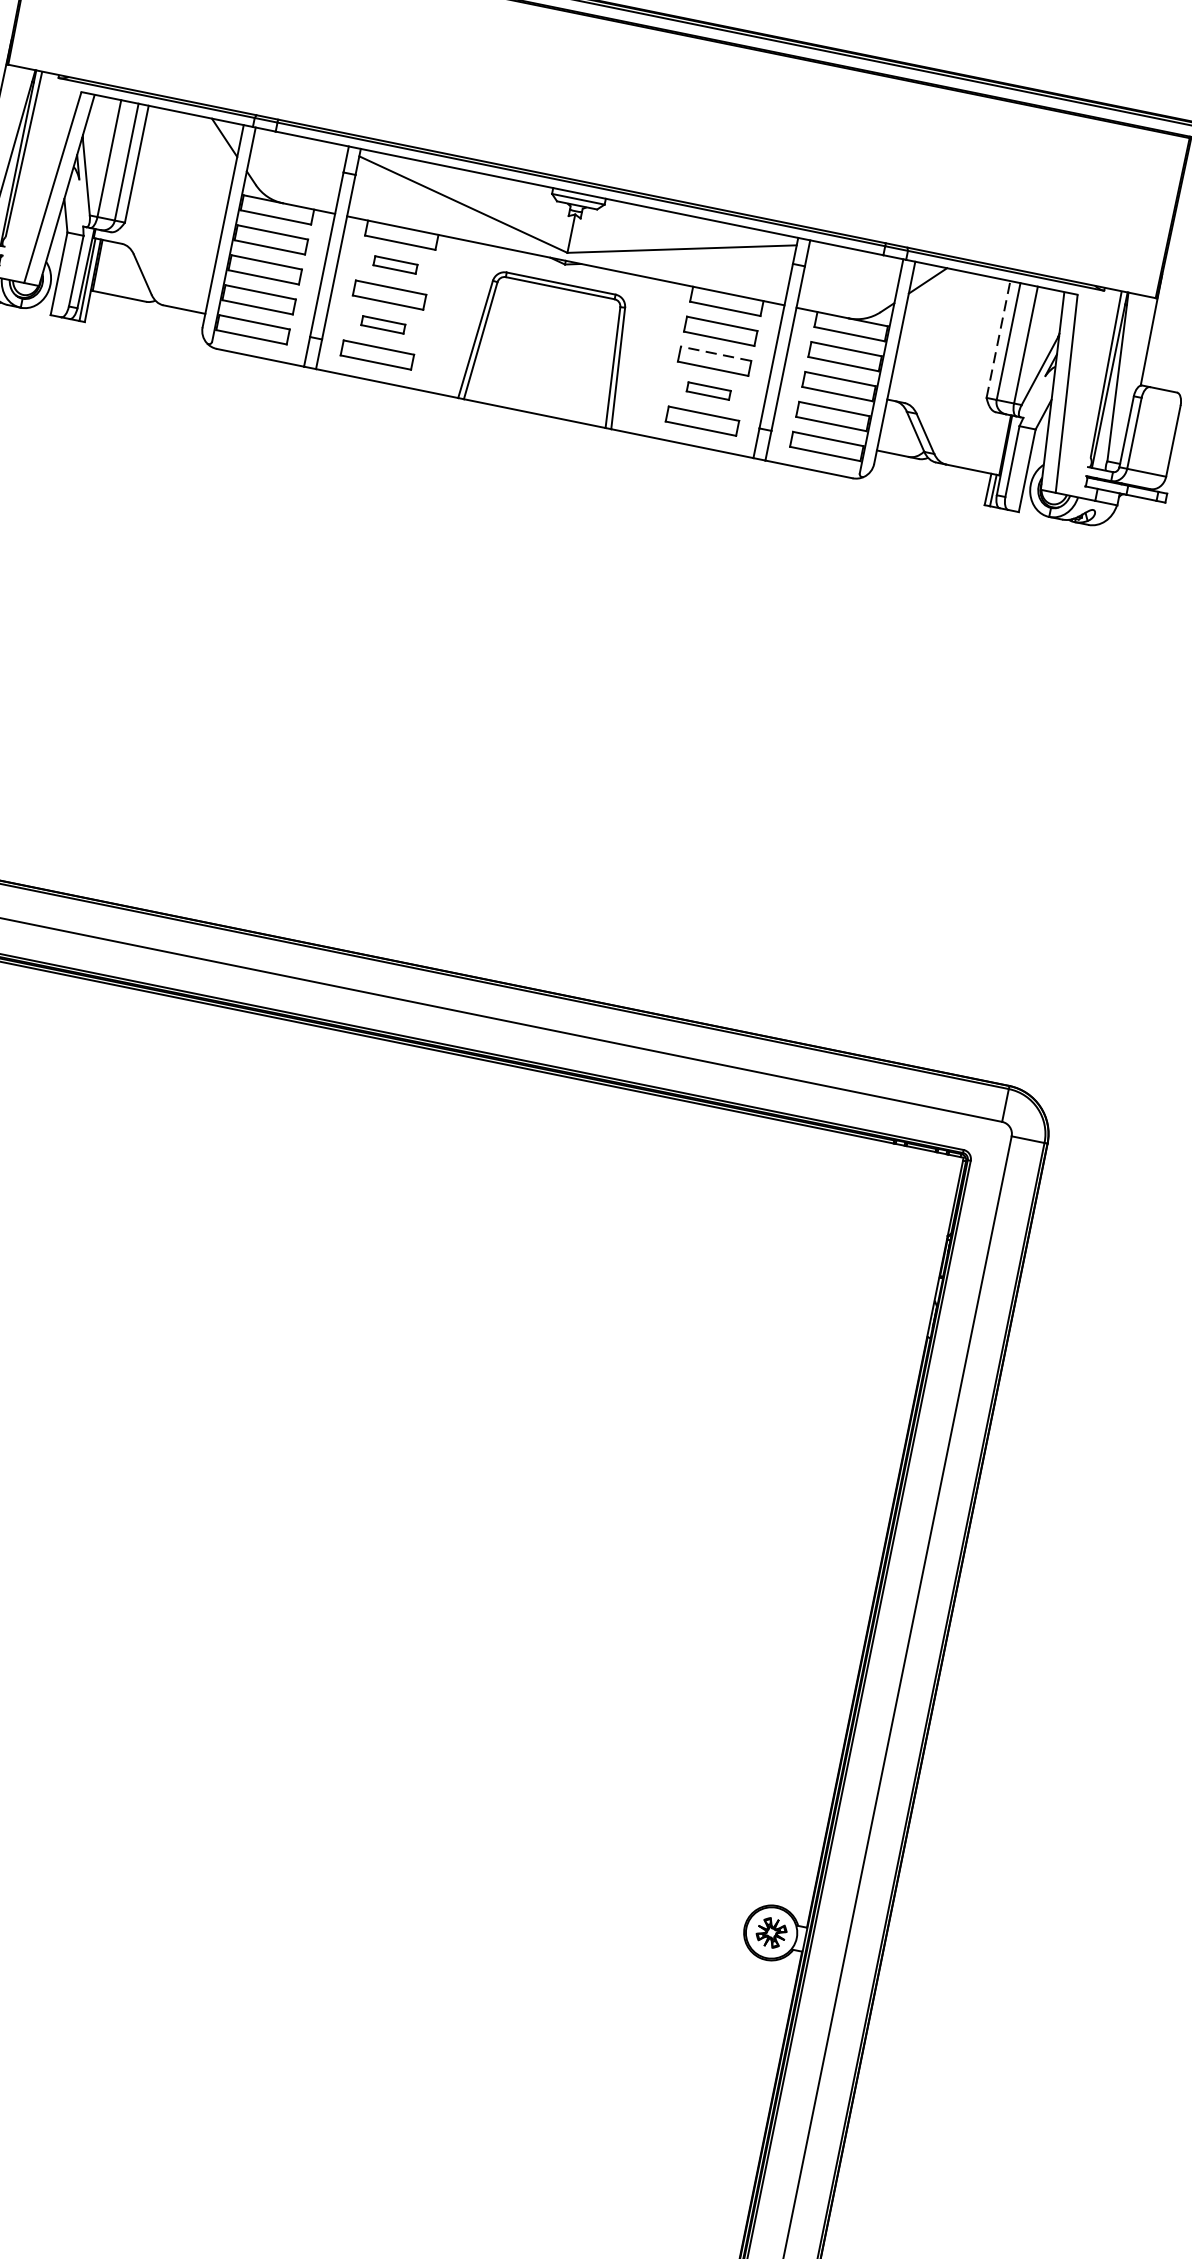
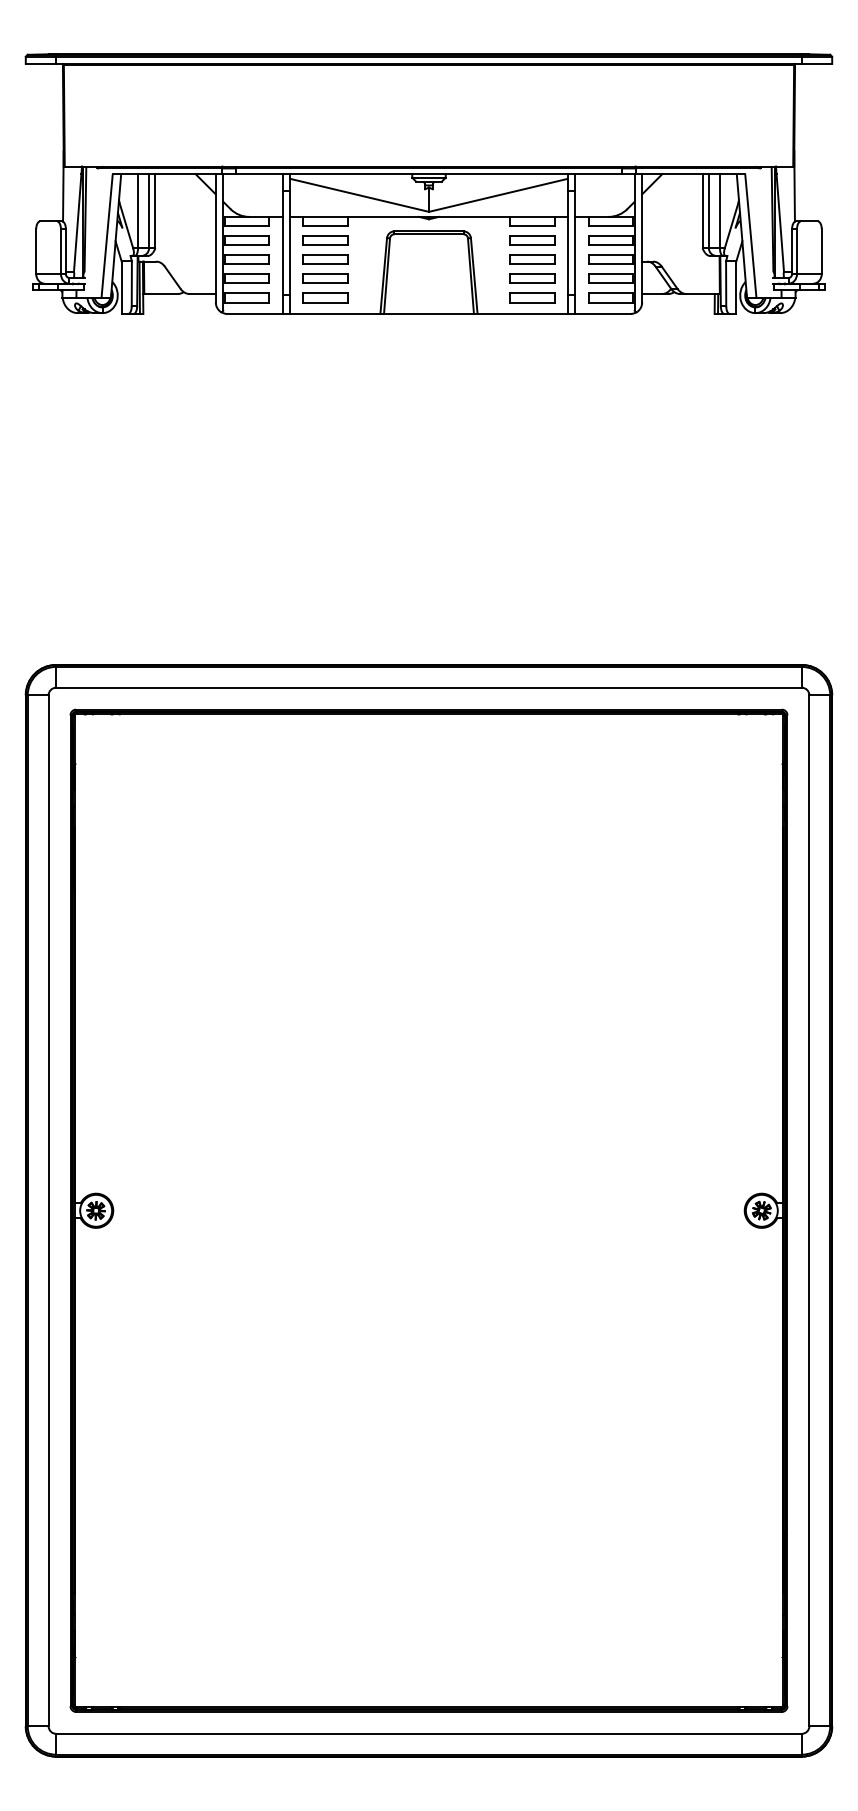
part: (395, 264) -> (325, 240), size x1.67
part: (383, 324) -> (325, 278), size x1.67
line: (998, 338) -> (702, 210), dashed -> solid
line: (715, 352) -> (531, 254), dashed -> solid
part: (709, 390) -> (532, 278), size x1.67

